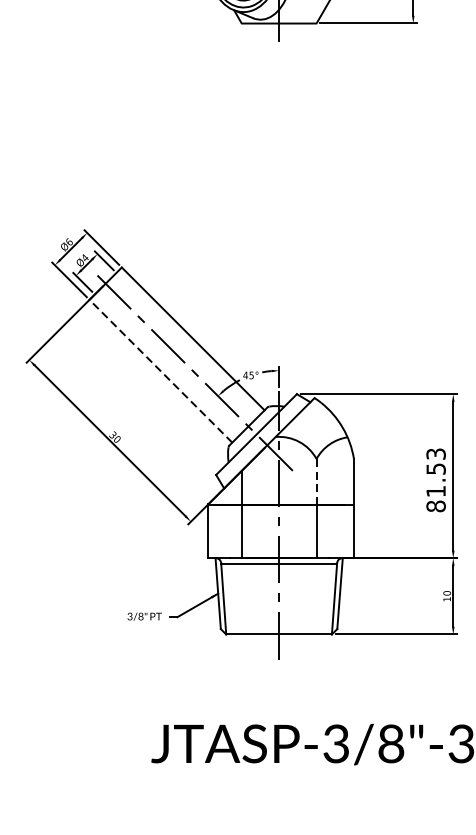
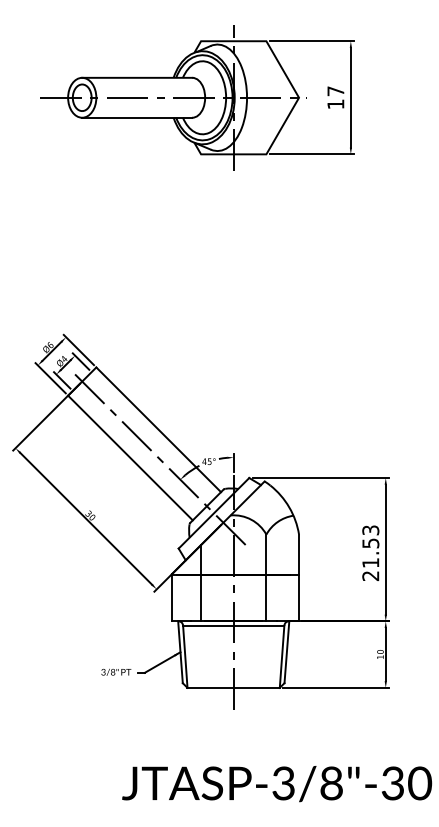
line: (160, 370) -> (130, 457), dashed -> solid
line: (316, 482) -> (266, 555), dashed -> solid
text: (435, 506) -> (370, 576), 81.53 -> 21.53

